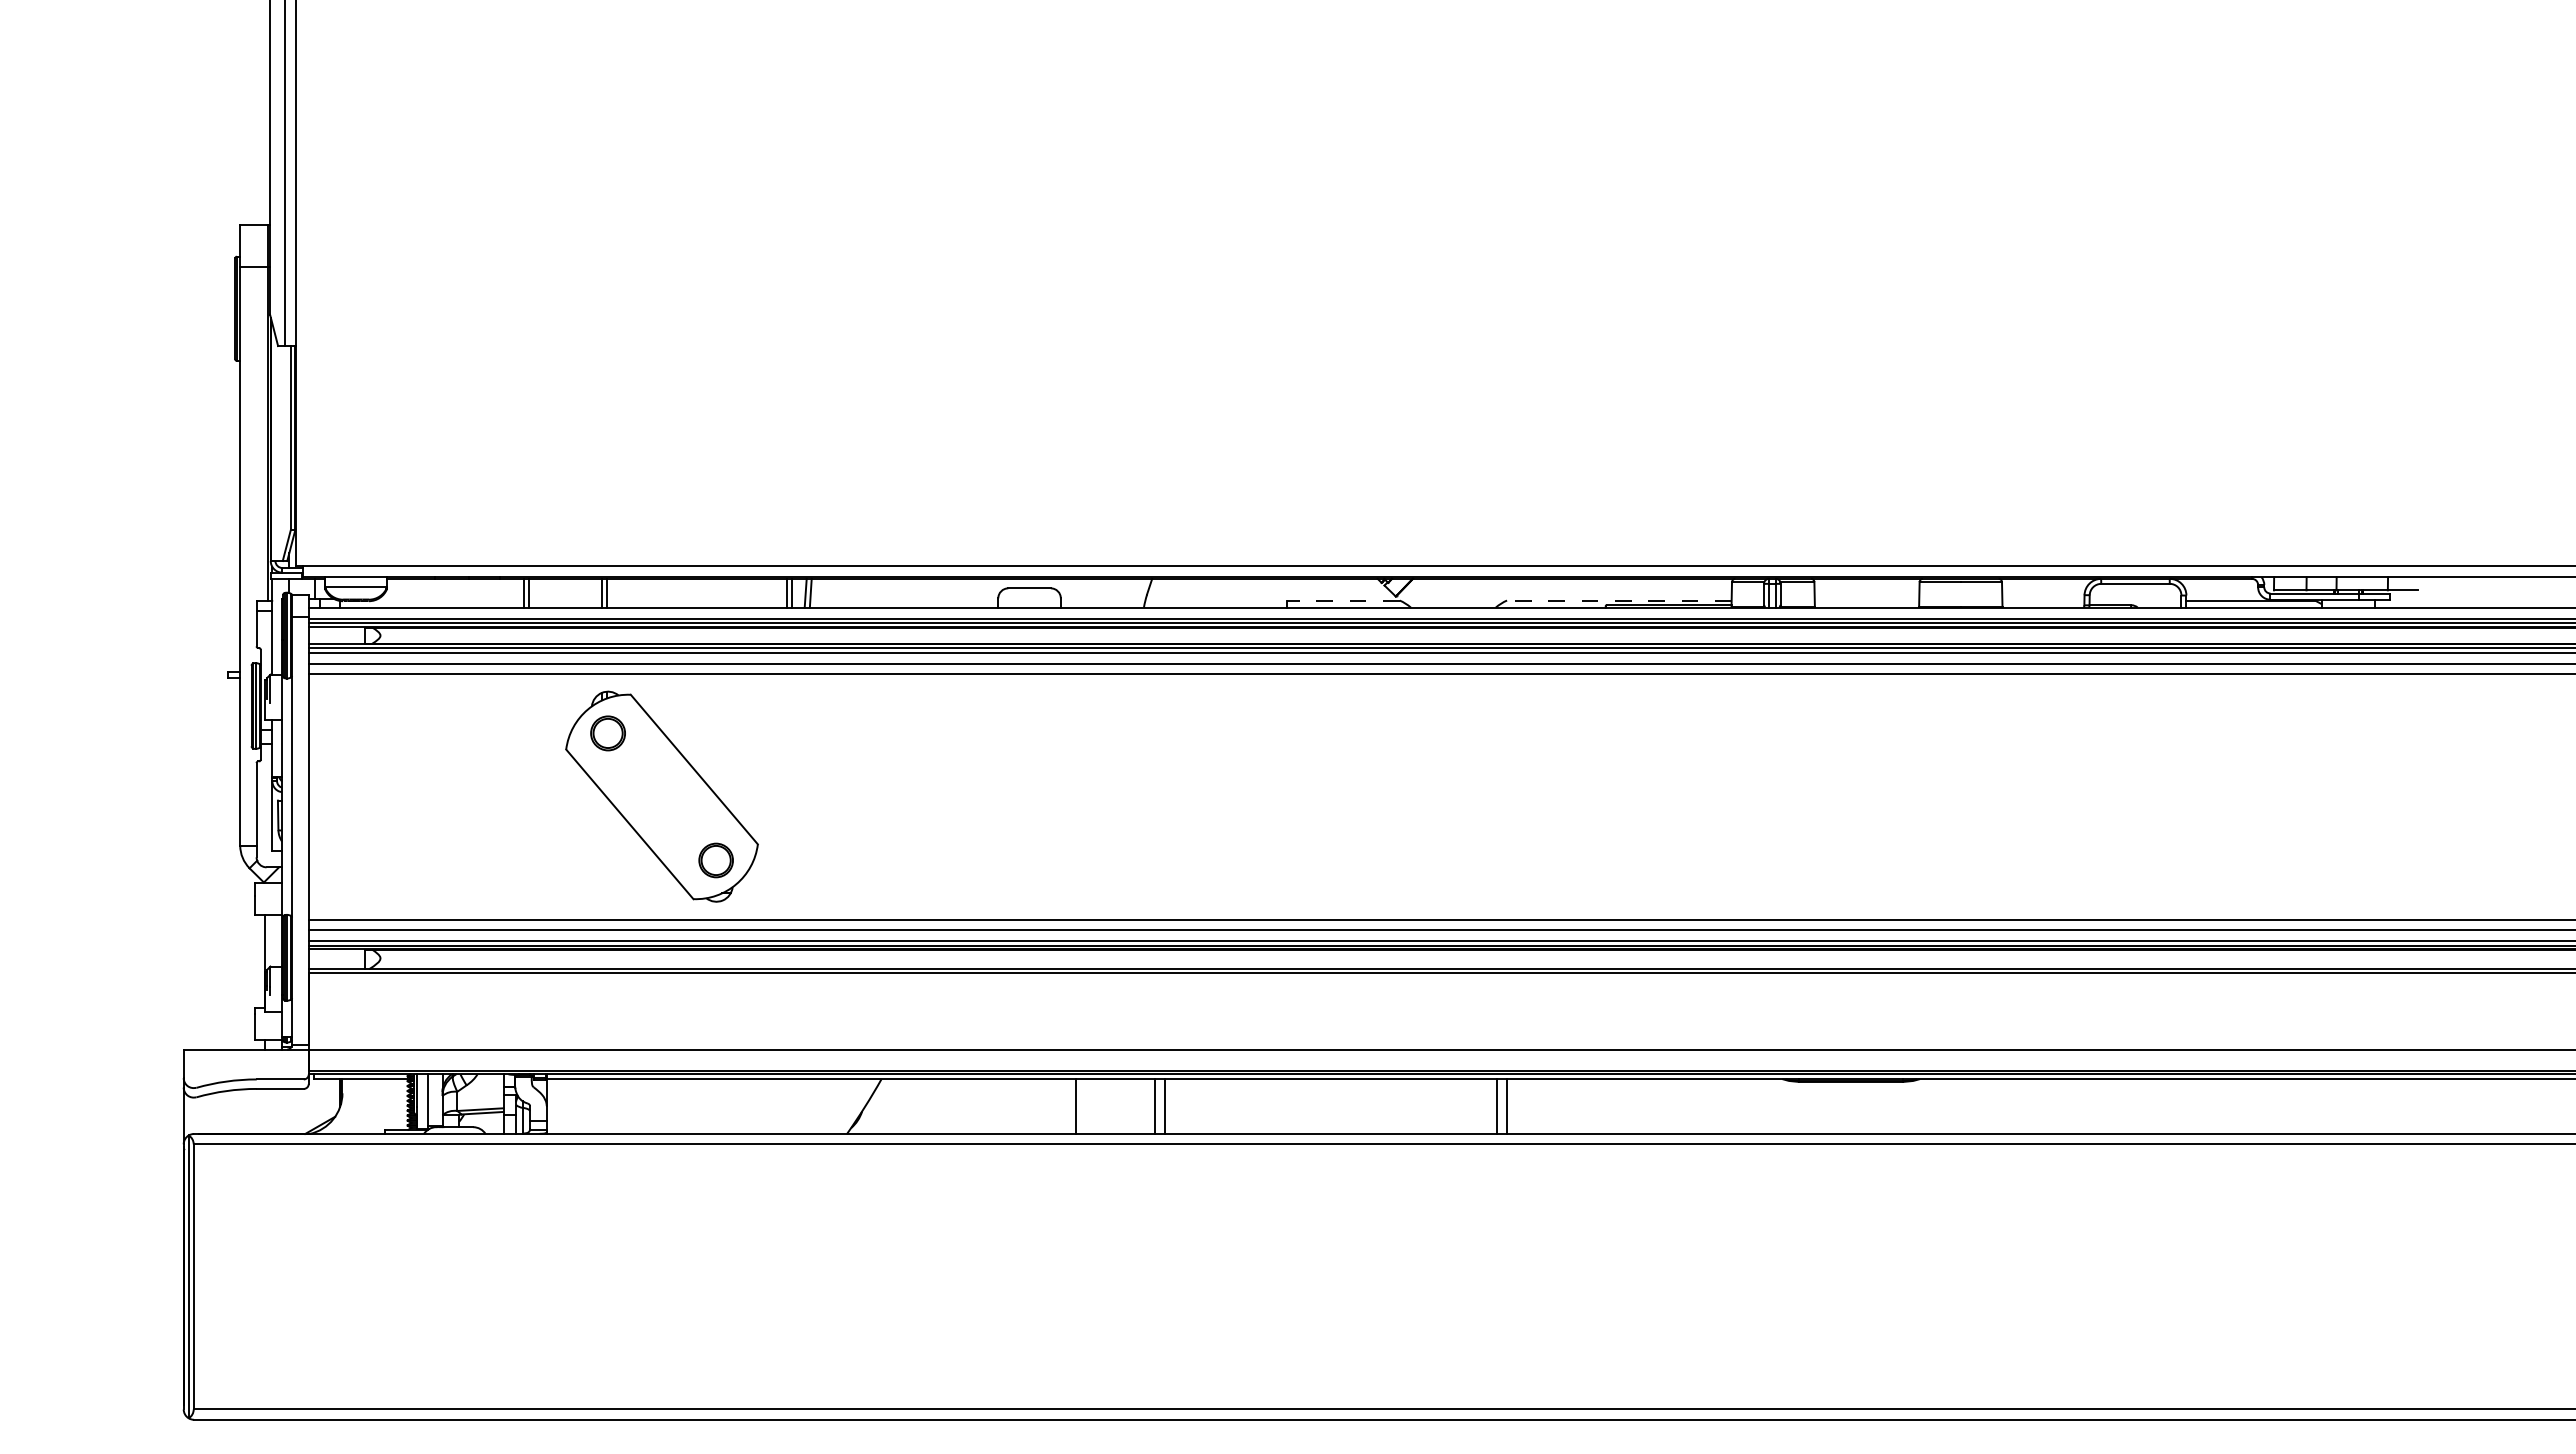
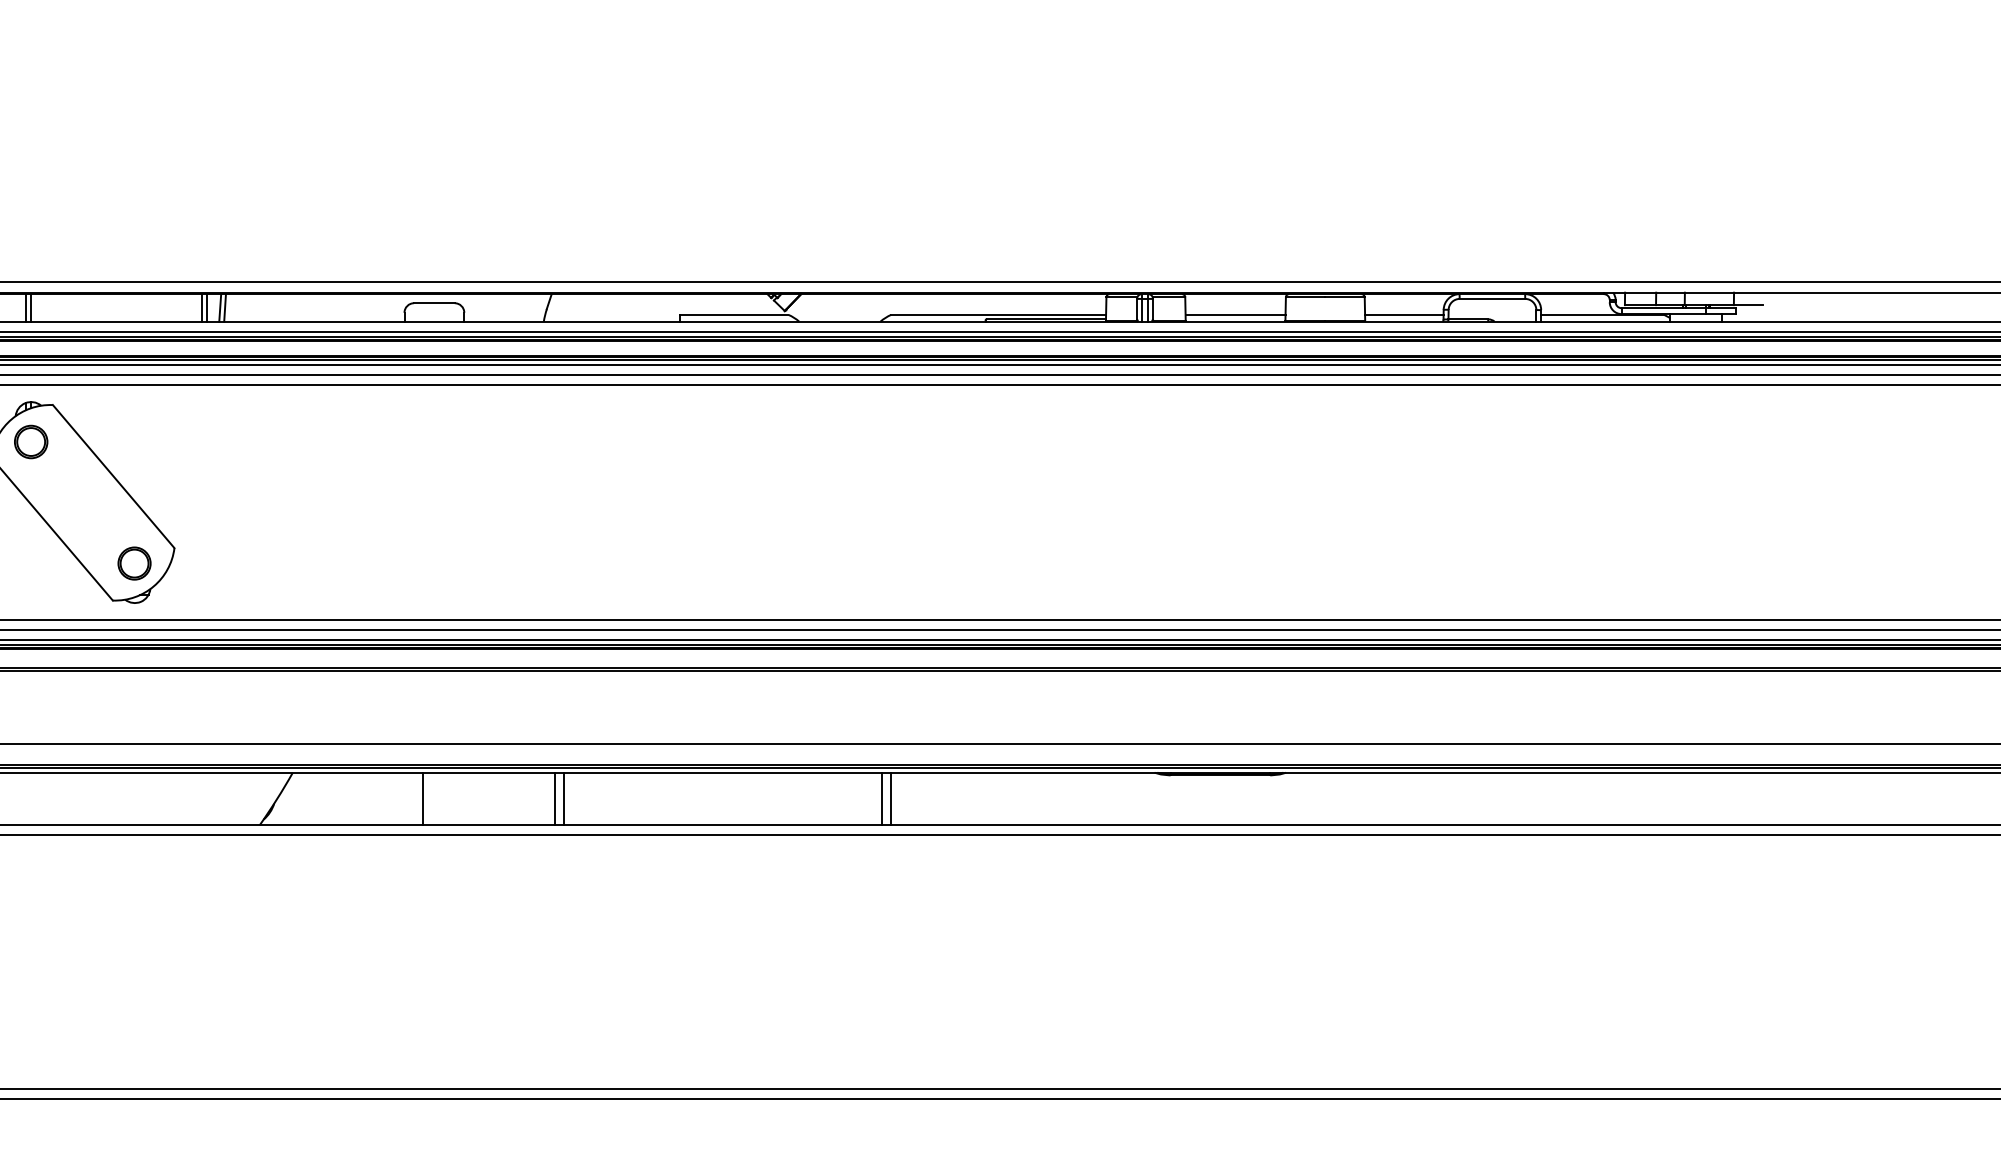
line: (1343, 600) -> (734, 314), dashed -> solid
line: (1618, 600) -> (997, 314), dashed -> solid
line: (1866, 600) -> (1235, 314), added
line: (2043, 600) -> (1404, 314), added
line: (1076, 1106) -> (422, 798), moved

